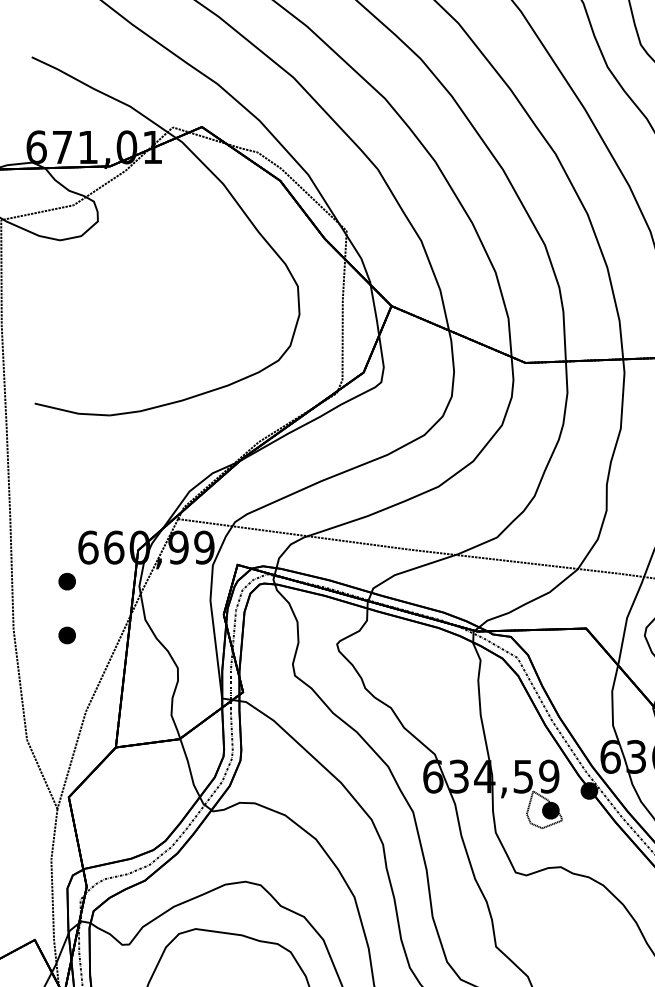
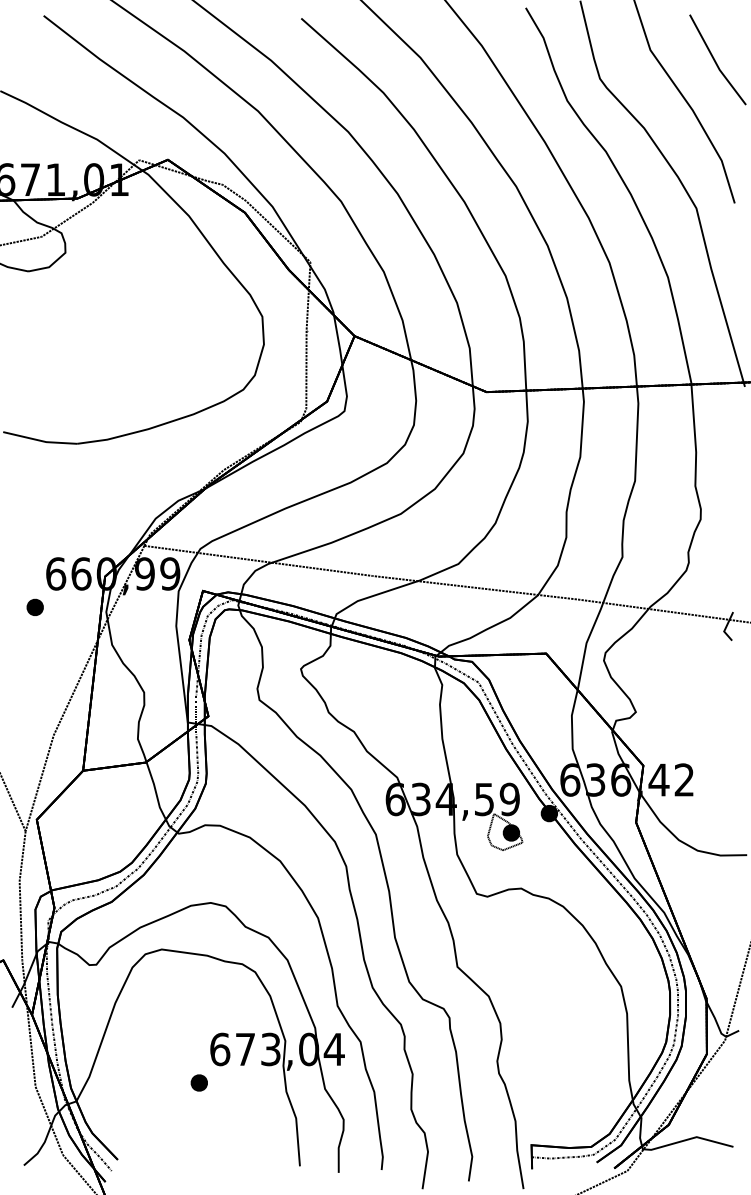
part: (66, 634) -> (34, 659), removed

